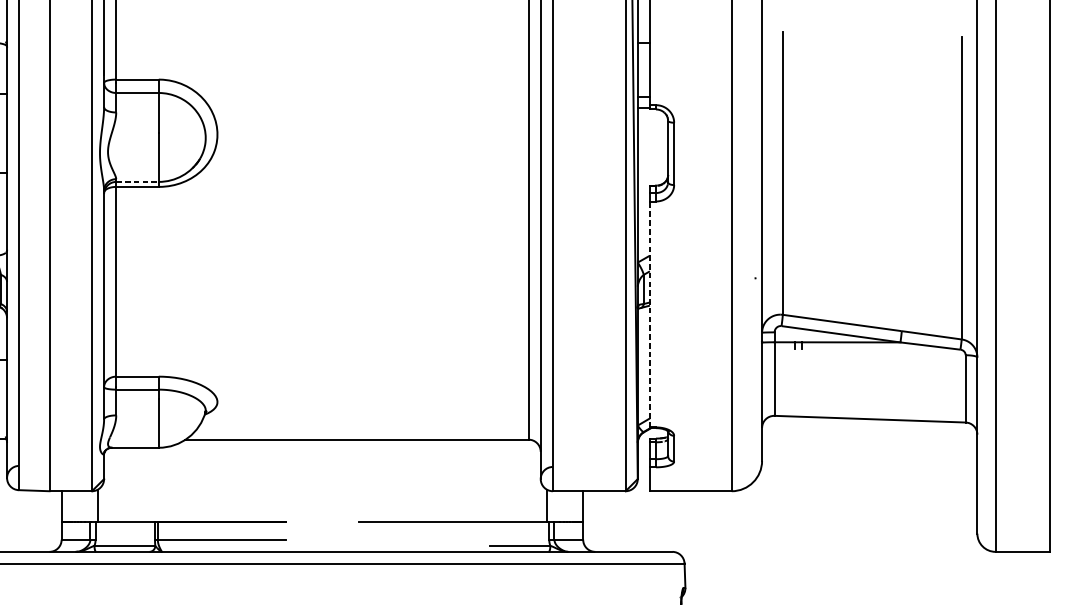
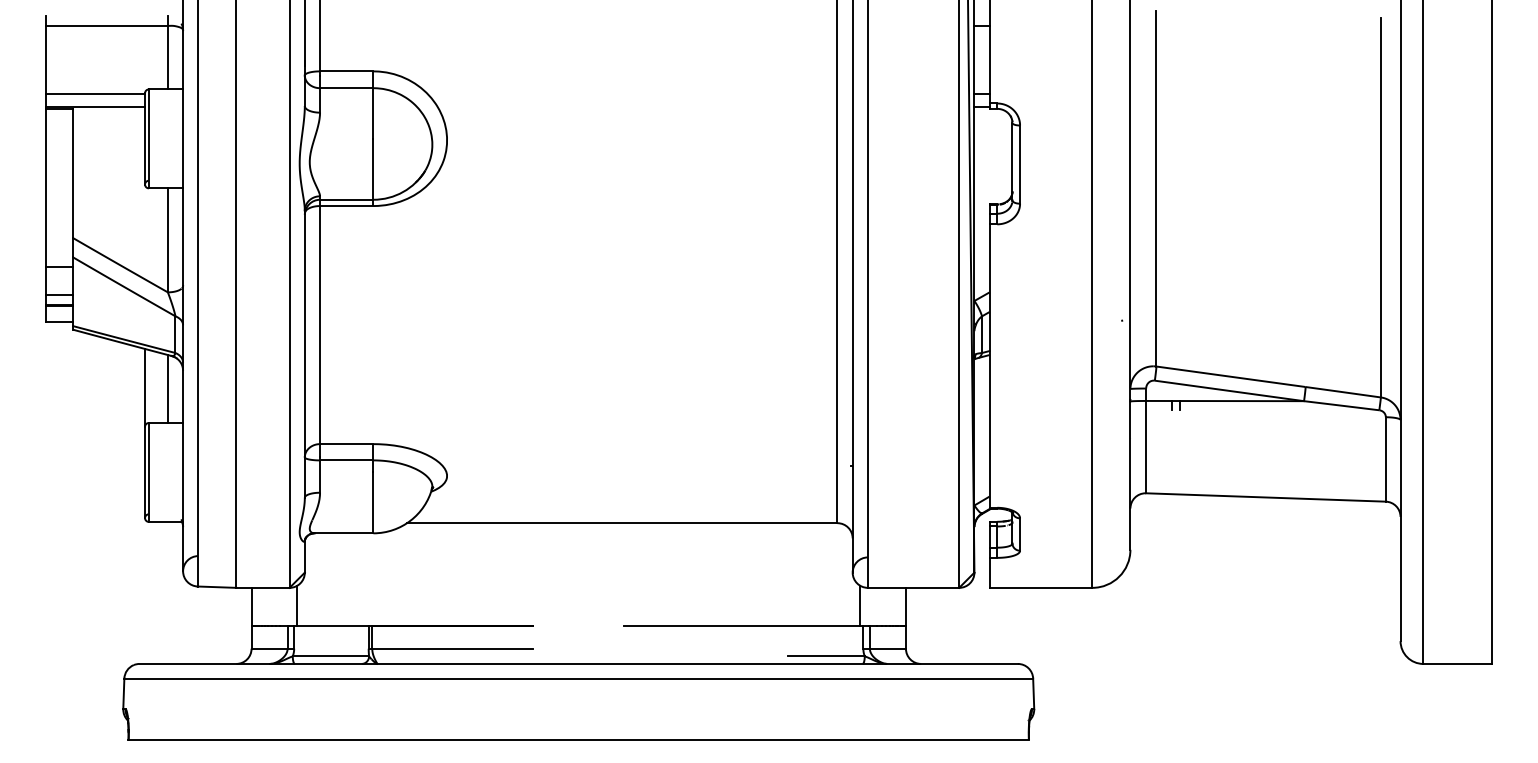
line: (137, 181) -> (346, 199), dashed -> solid
line: (649, 314) -> (989, 366), dashed -> solid

